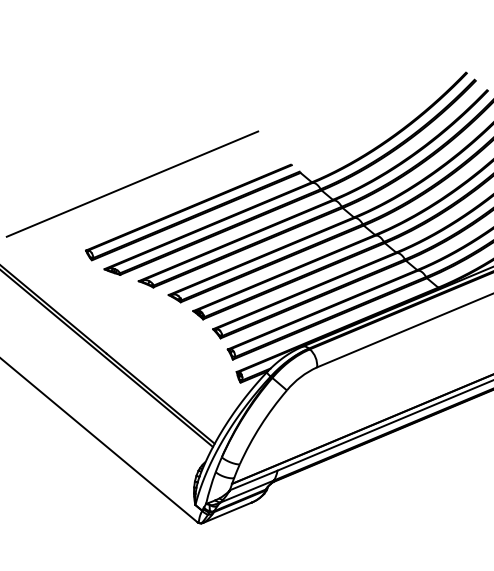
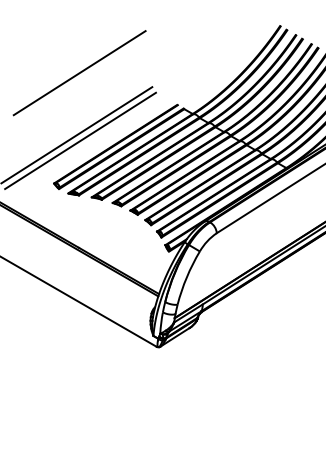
line: (152, 92) -> (79, 73), added
line: (136, 192) -> (80, 140), added

